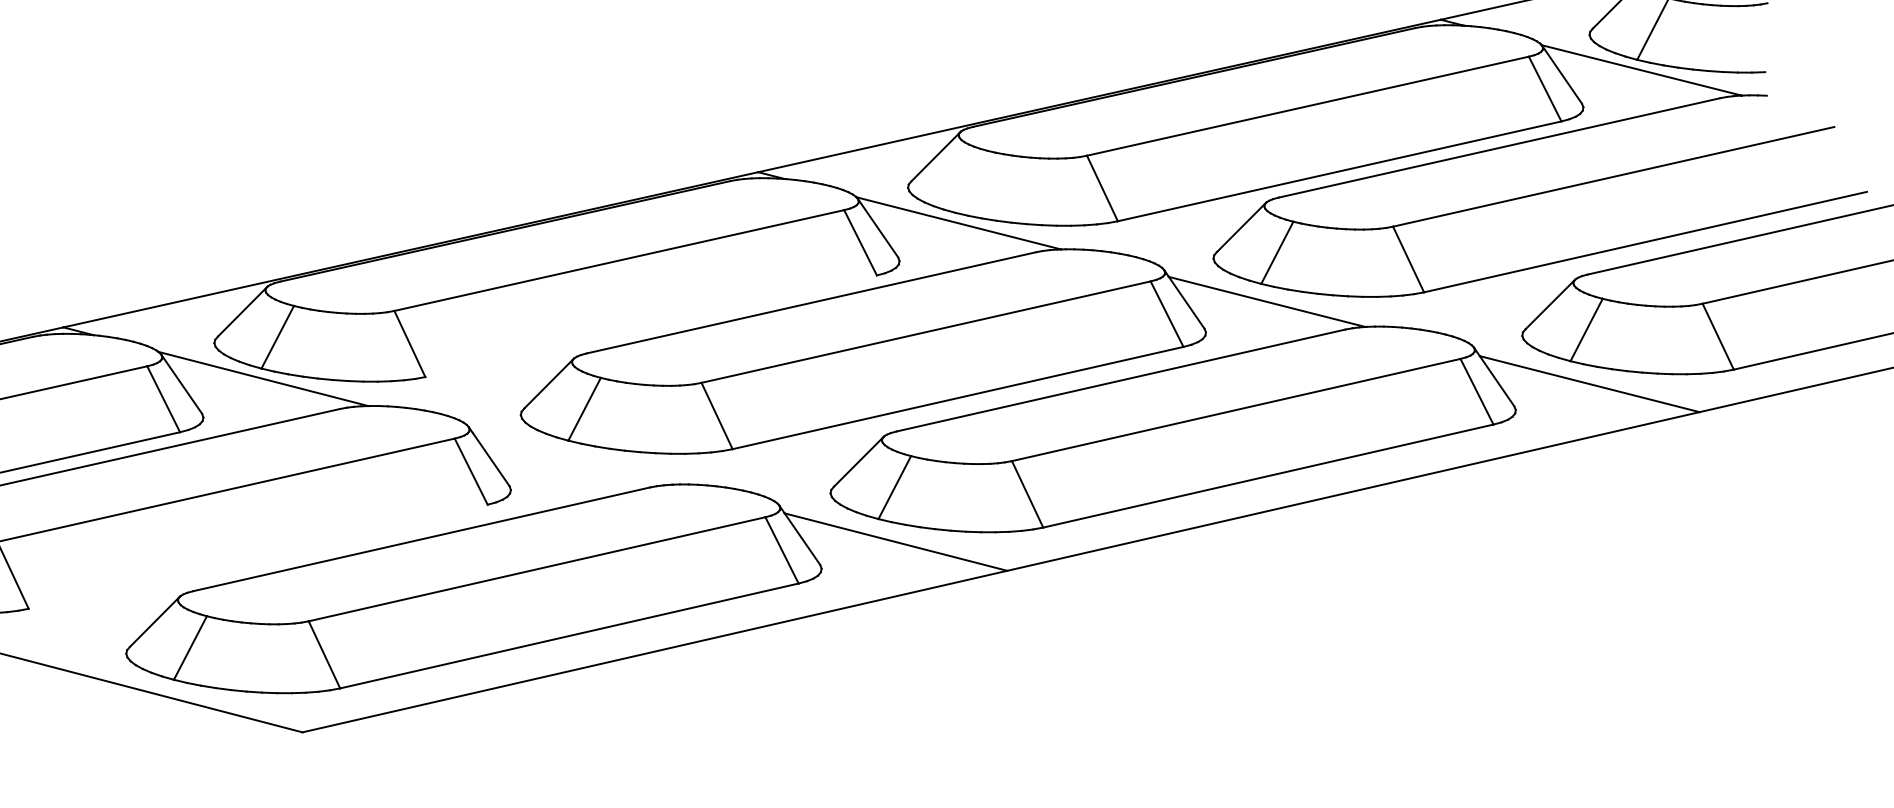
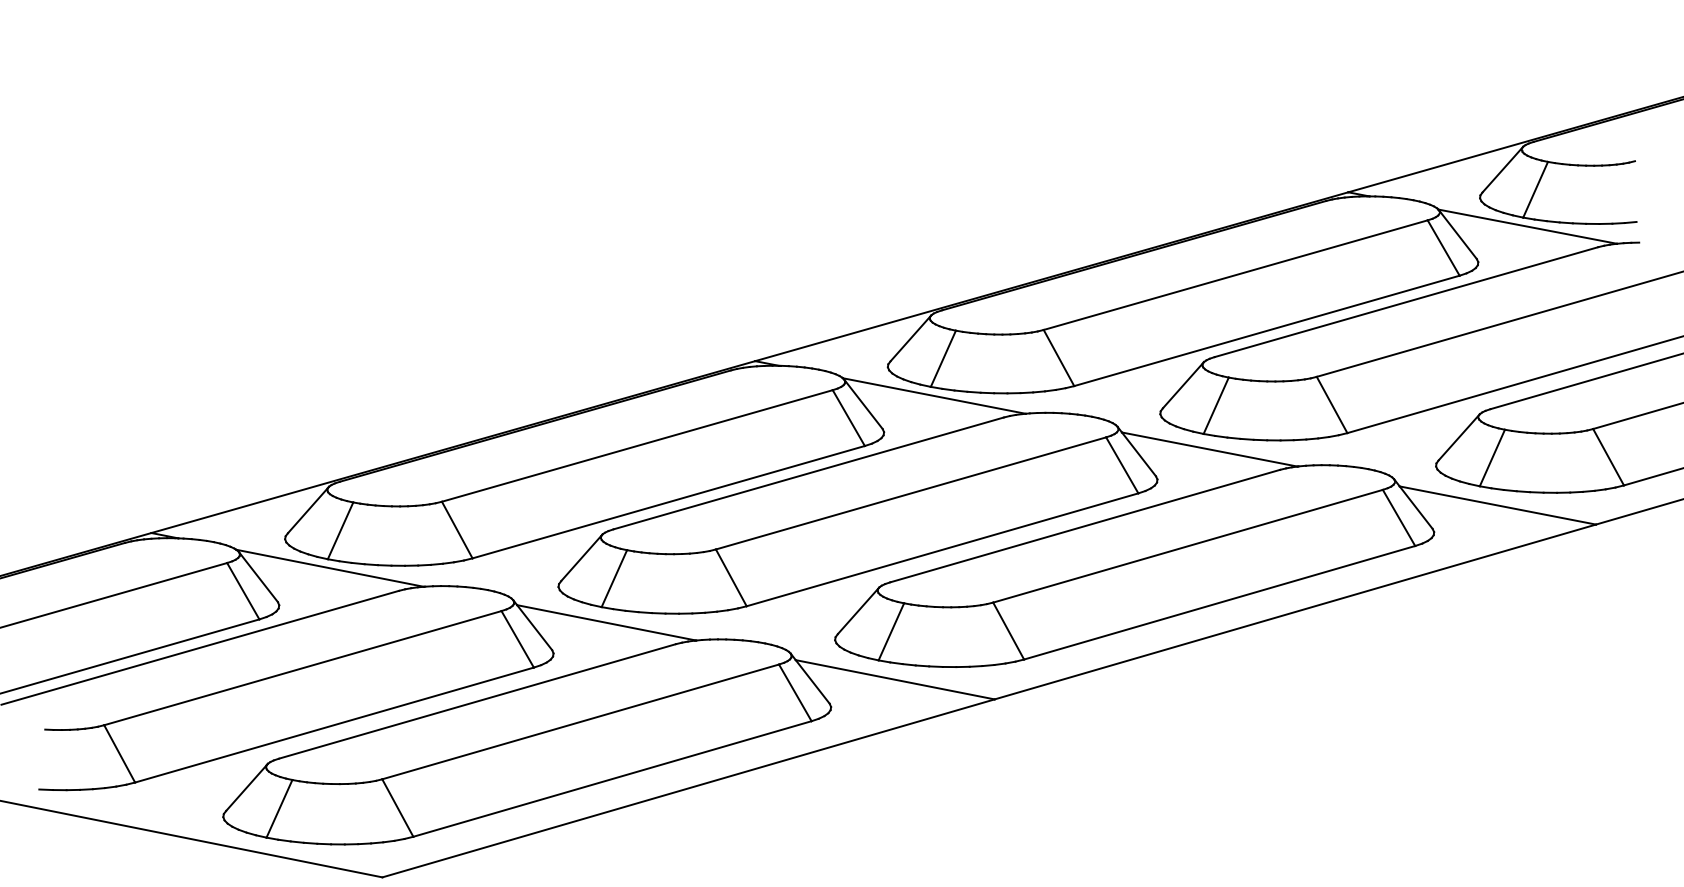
line: (970, 181) -> (942, 358), added
line: (650, 326) -> (668, 502), added
line: (572, 458) -> (606, 622), added
line: (258, 556) -> (334, 724), added

